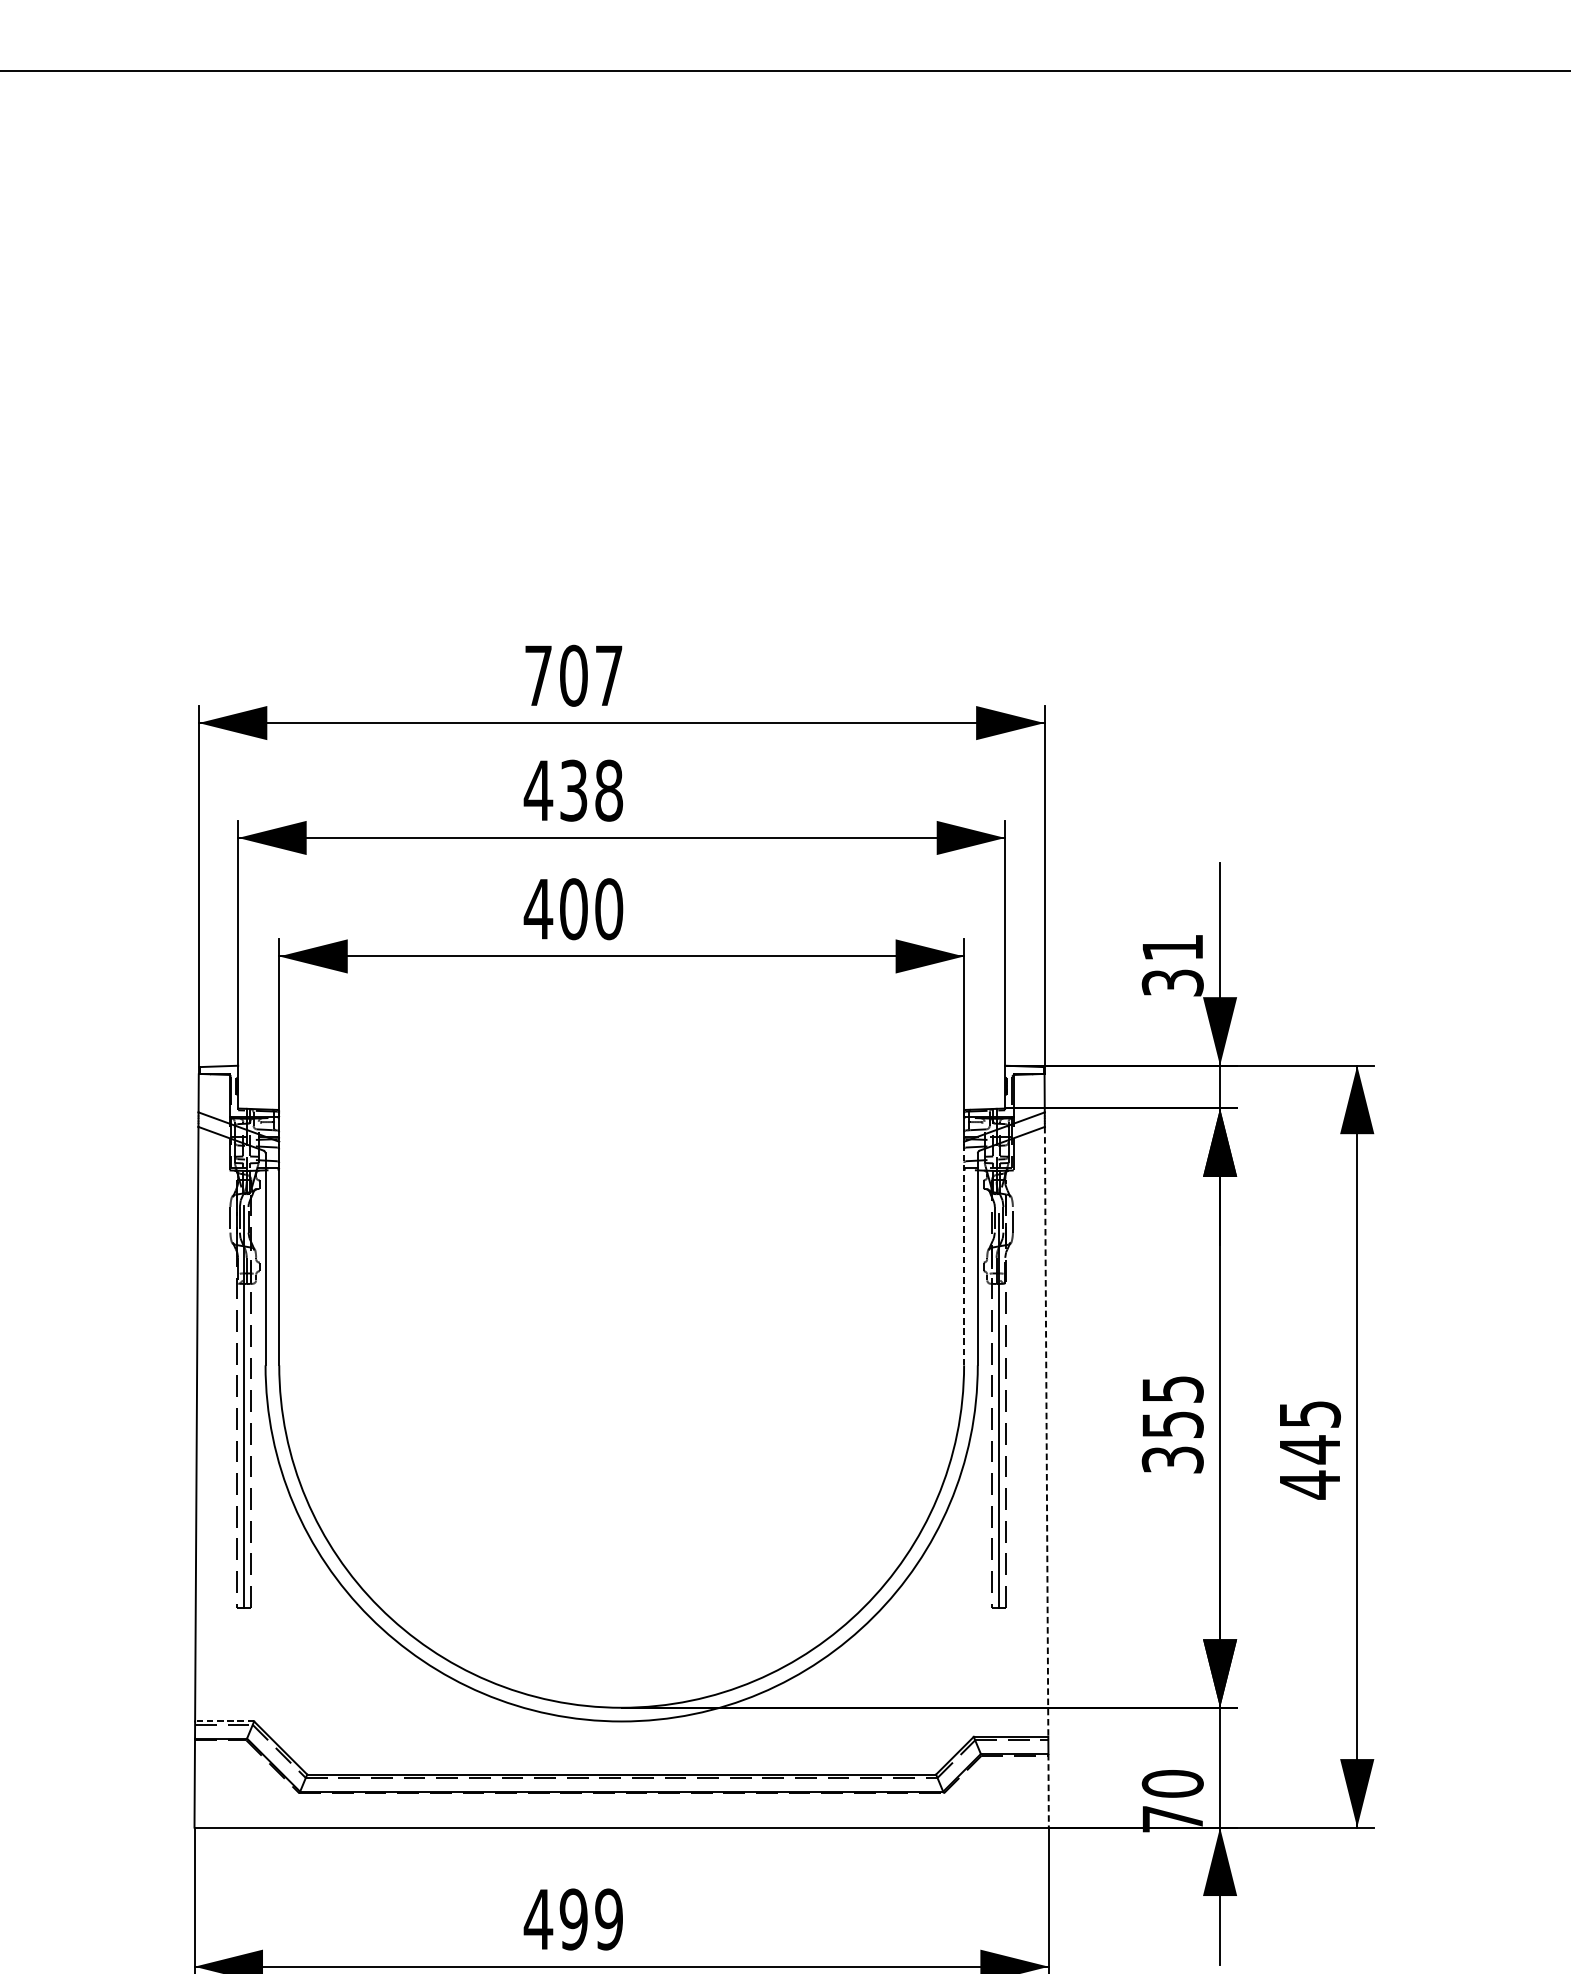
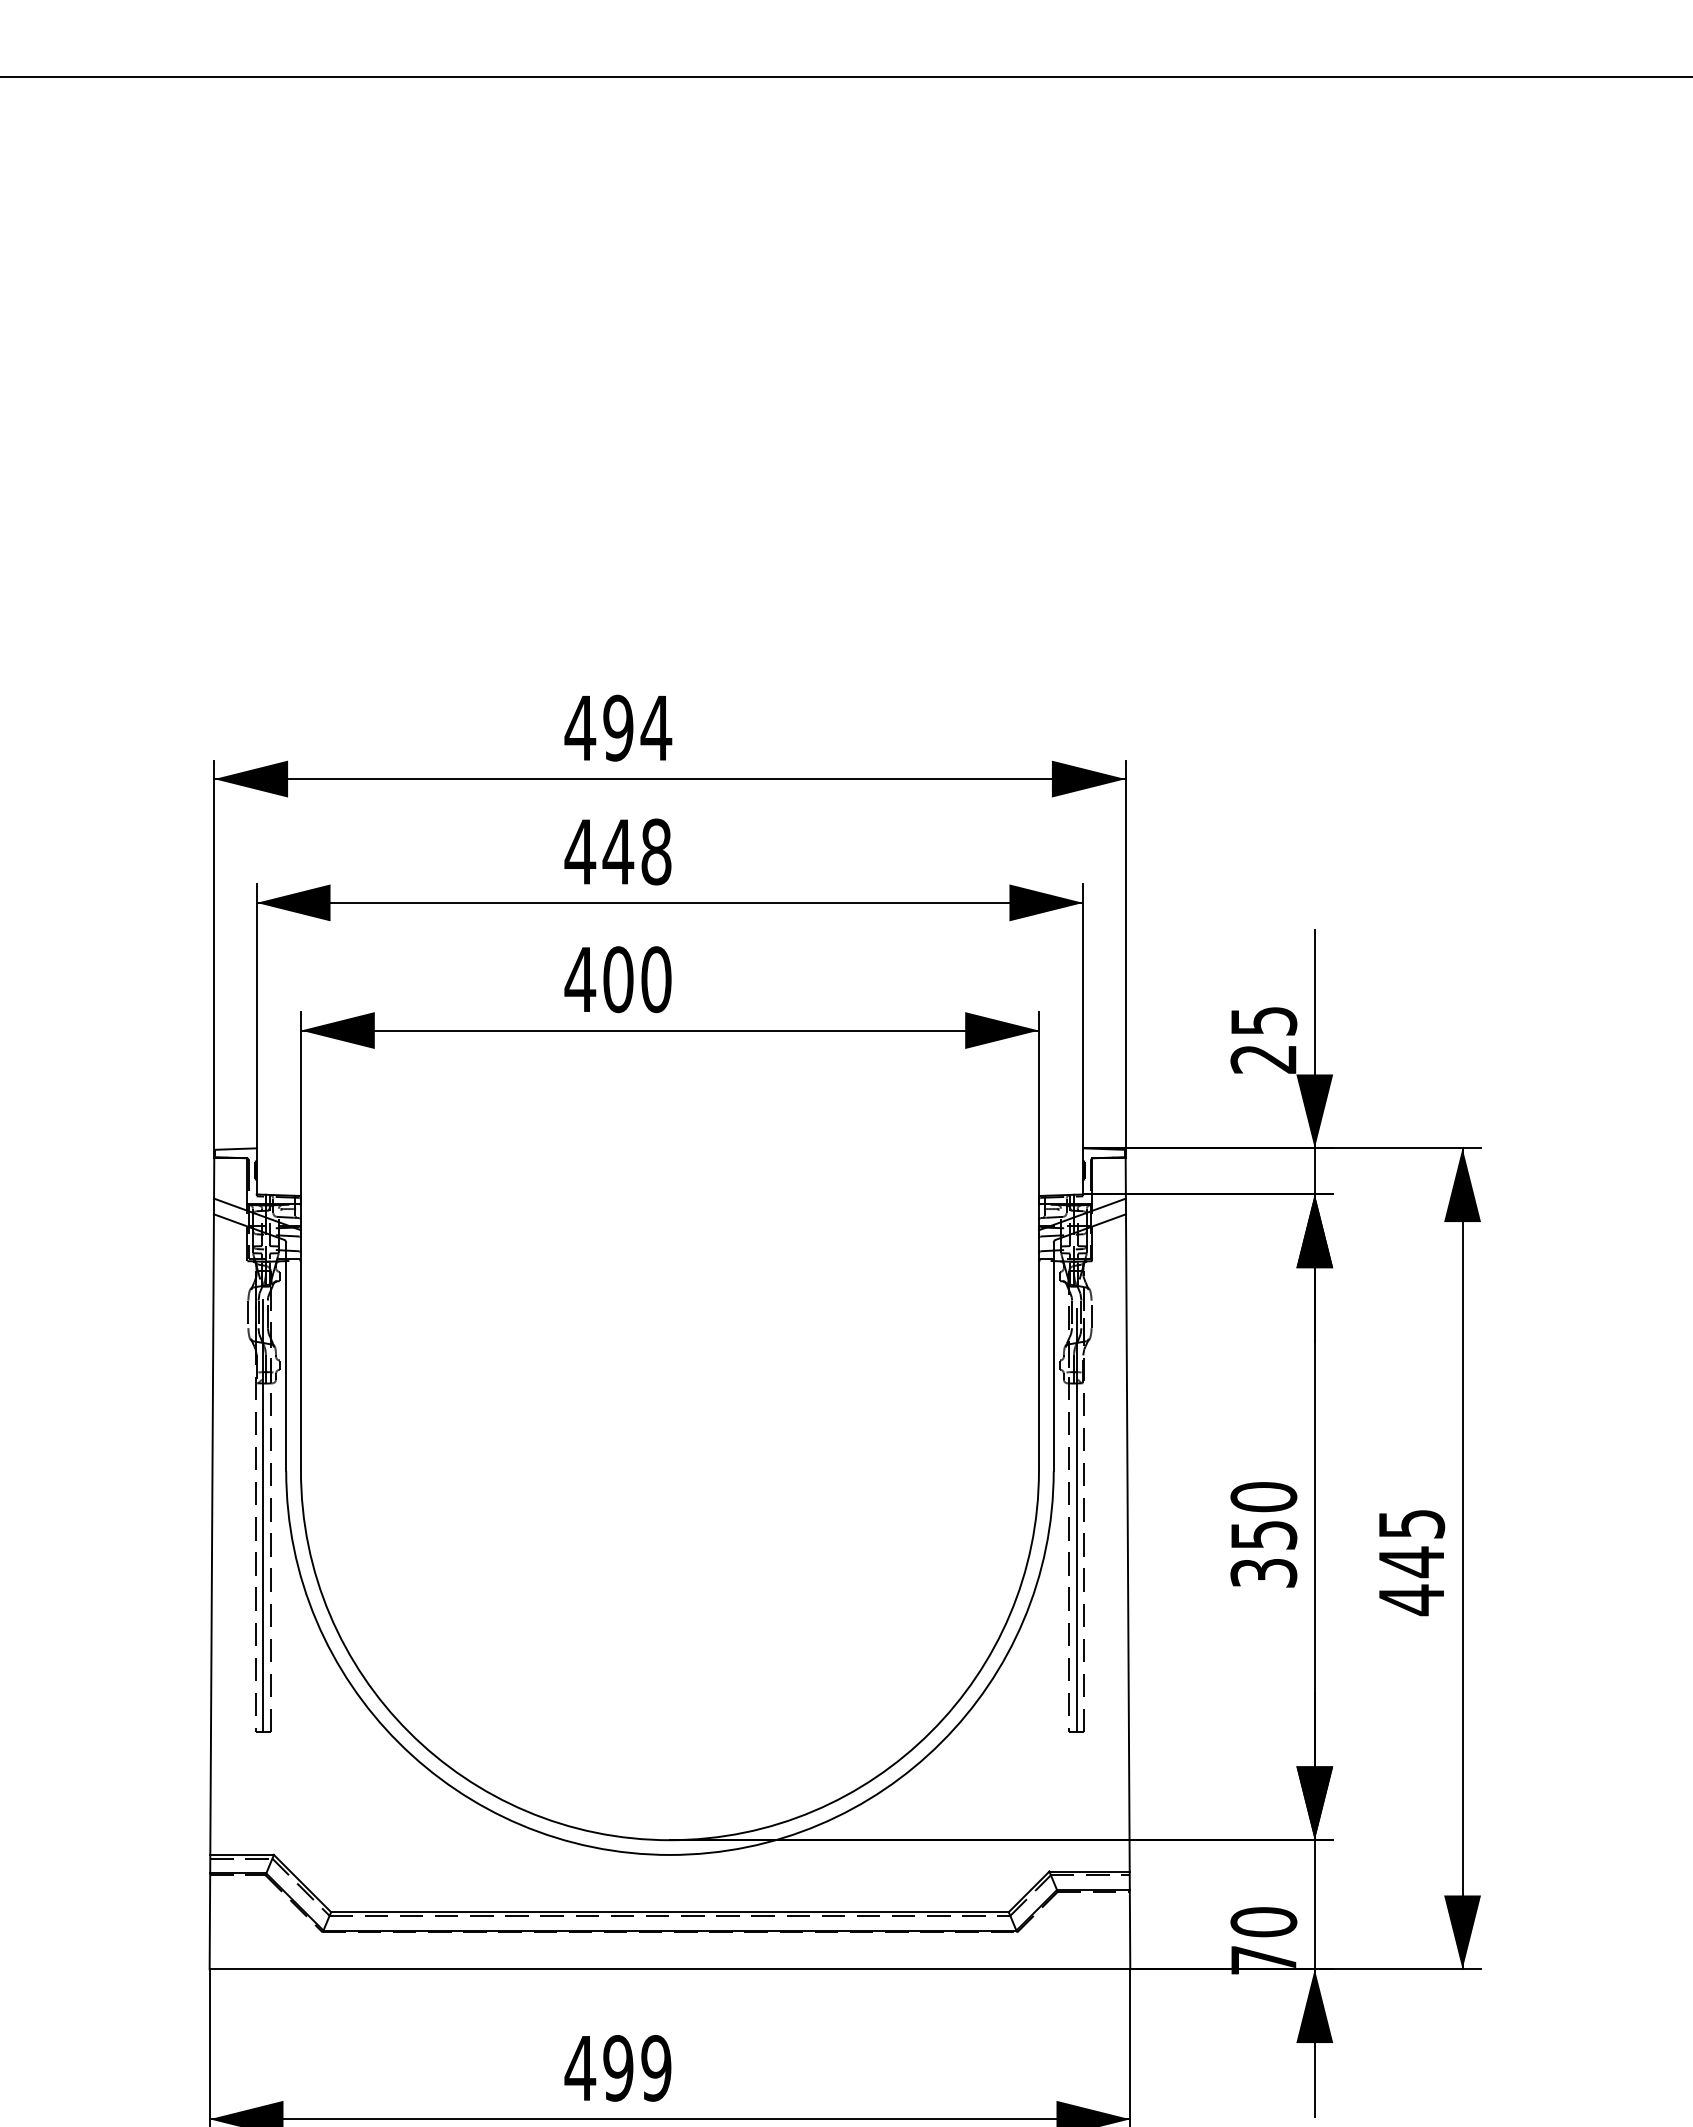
text: (573, 675) -> (618, 727), 707 -> 494
text: (573, 790) -> (618, 851), 438 -> 448
text: (1172, 965) -> (1263, 1040), 31 -> 25
line: (963, 1256) -> (1038, 1353), dashed -> solid
text: (1172, 1389) -> (1263, 1497), 355 -> 350
line: (1046, 1431) -> (1127, 1542), dashed -> solid
line: (224, 1721) -> (242, 1854), dashed -> solid
line: (1049, 1790) -> (1130, 1929), dashed -> solid

